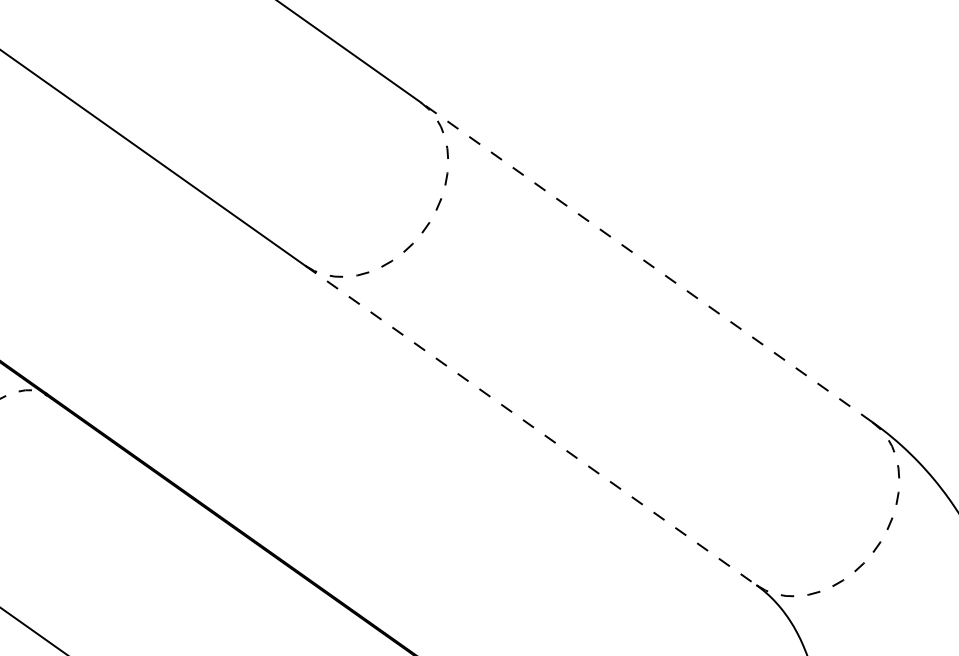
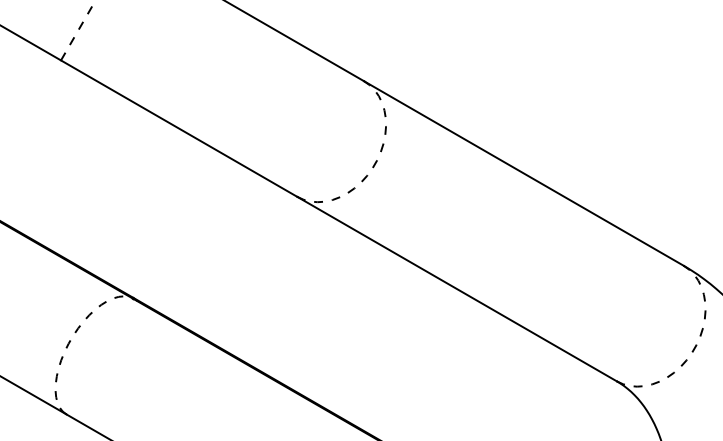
line: (646, 262) -> (523, 173), dashed -> solid
line: (531, 426) -> (457, 289), dashed -> solid

